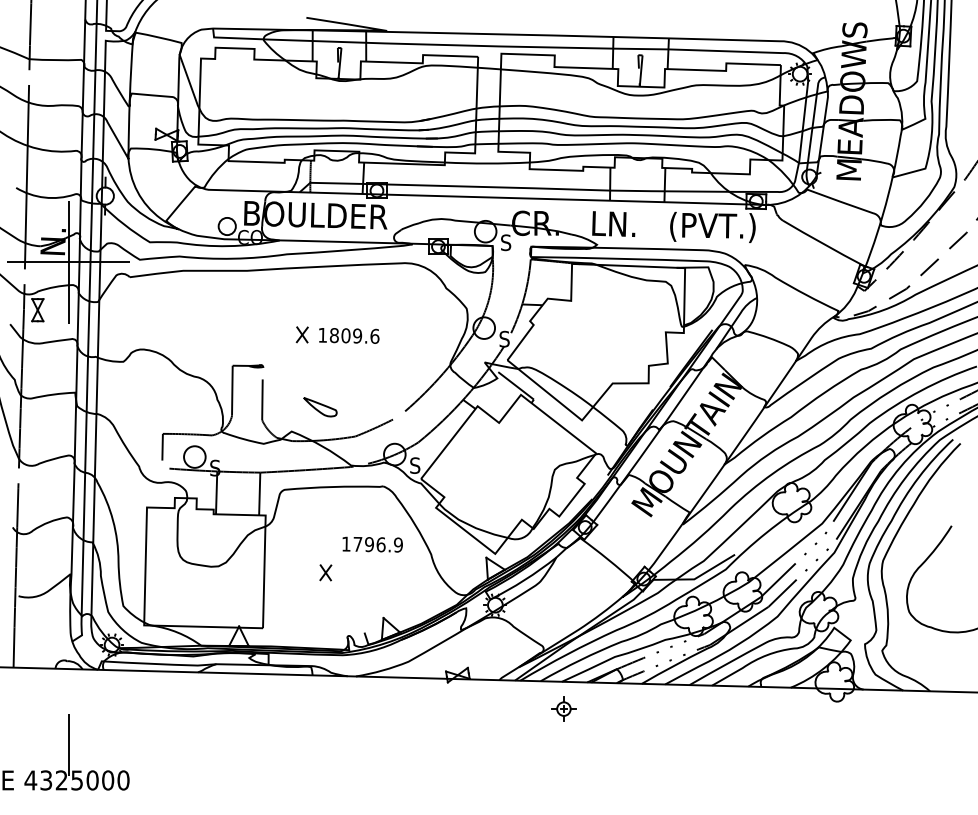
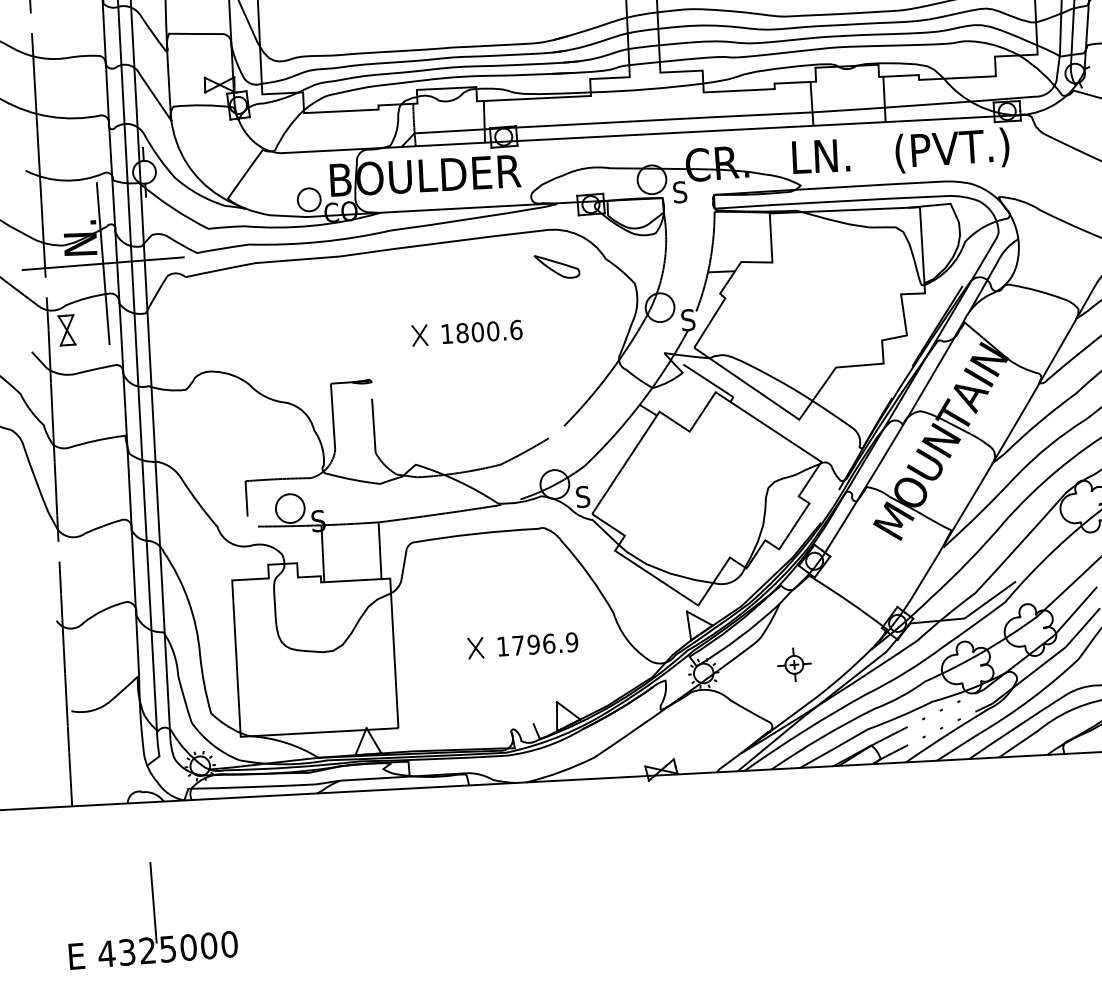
text: (357, 335) -> (493, 330), 1809.6 -> 1800.6
part: (320, 407) -> (557, 266), moved
text: (372, 544) -> (537, 644), moved
part: (563, 708) -> (793, 664), moved

